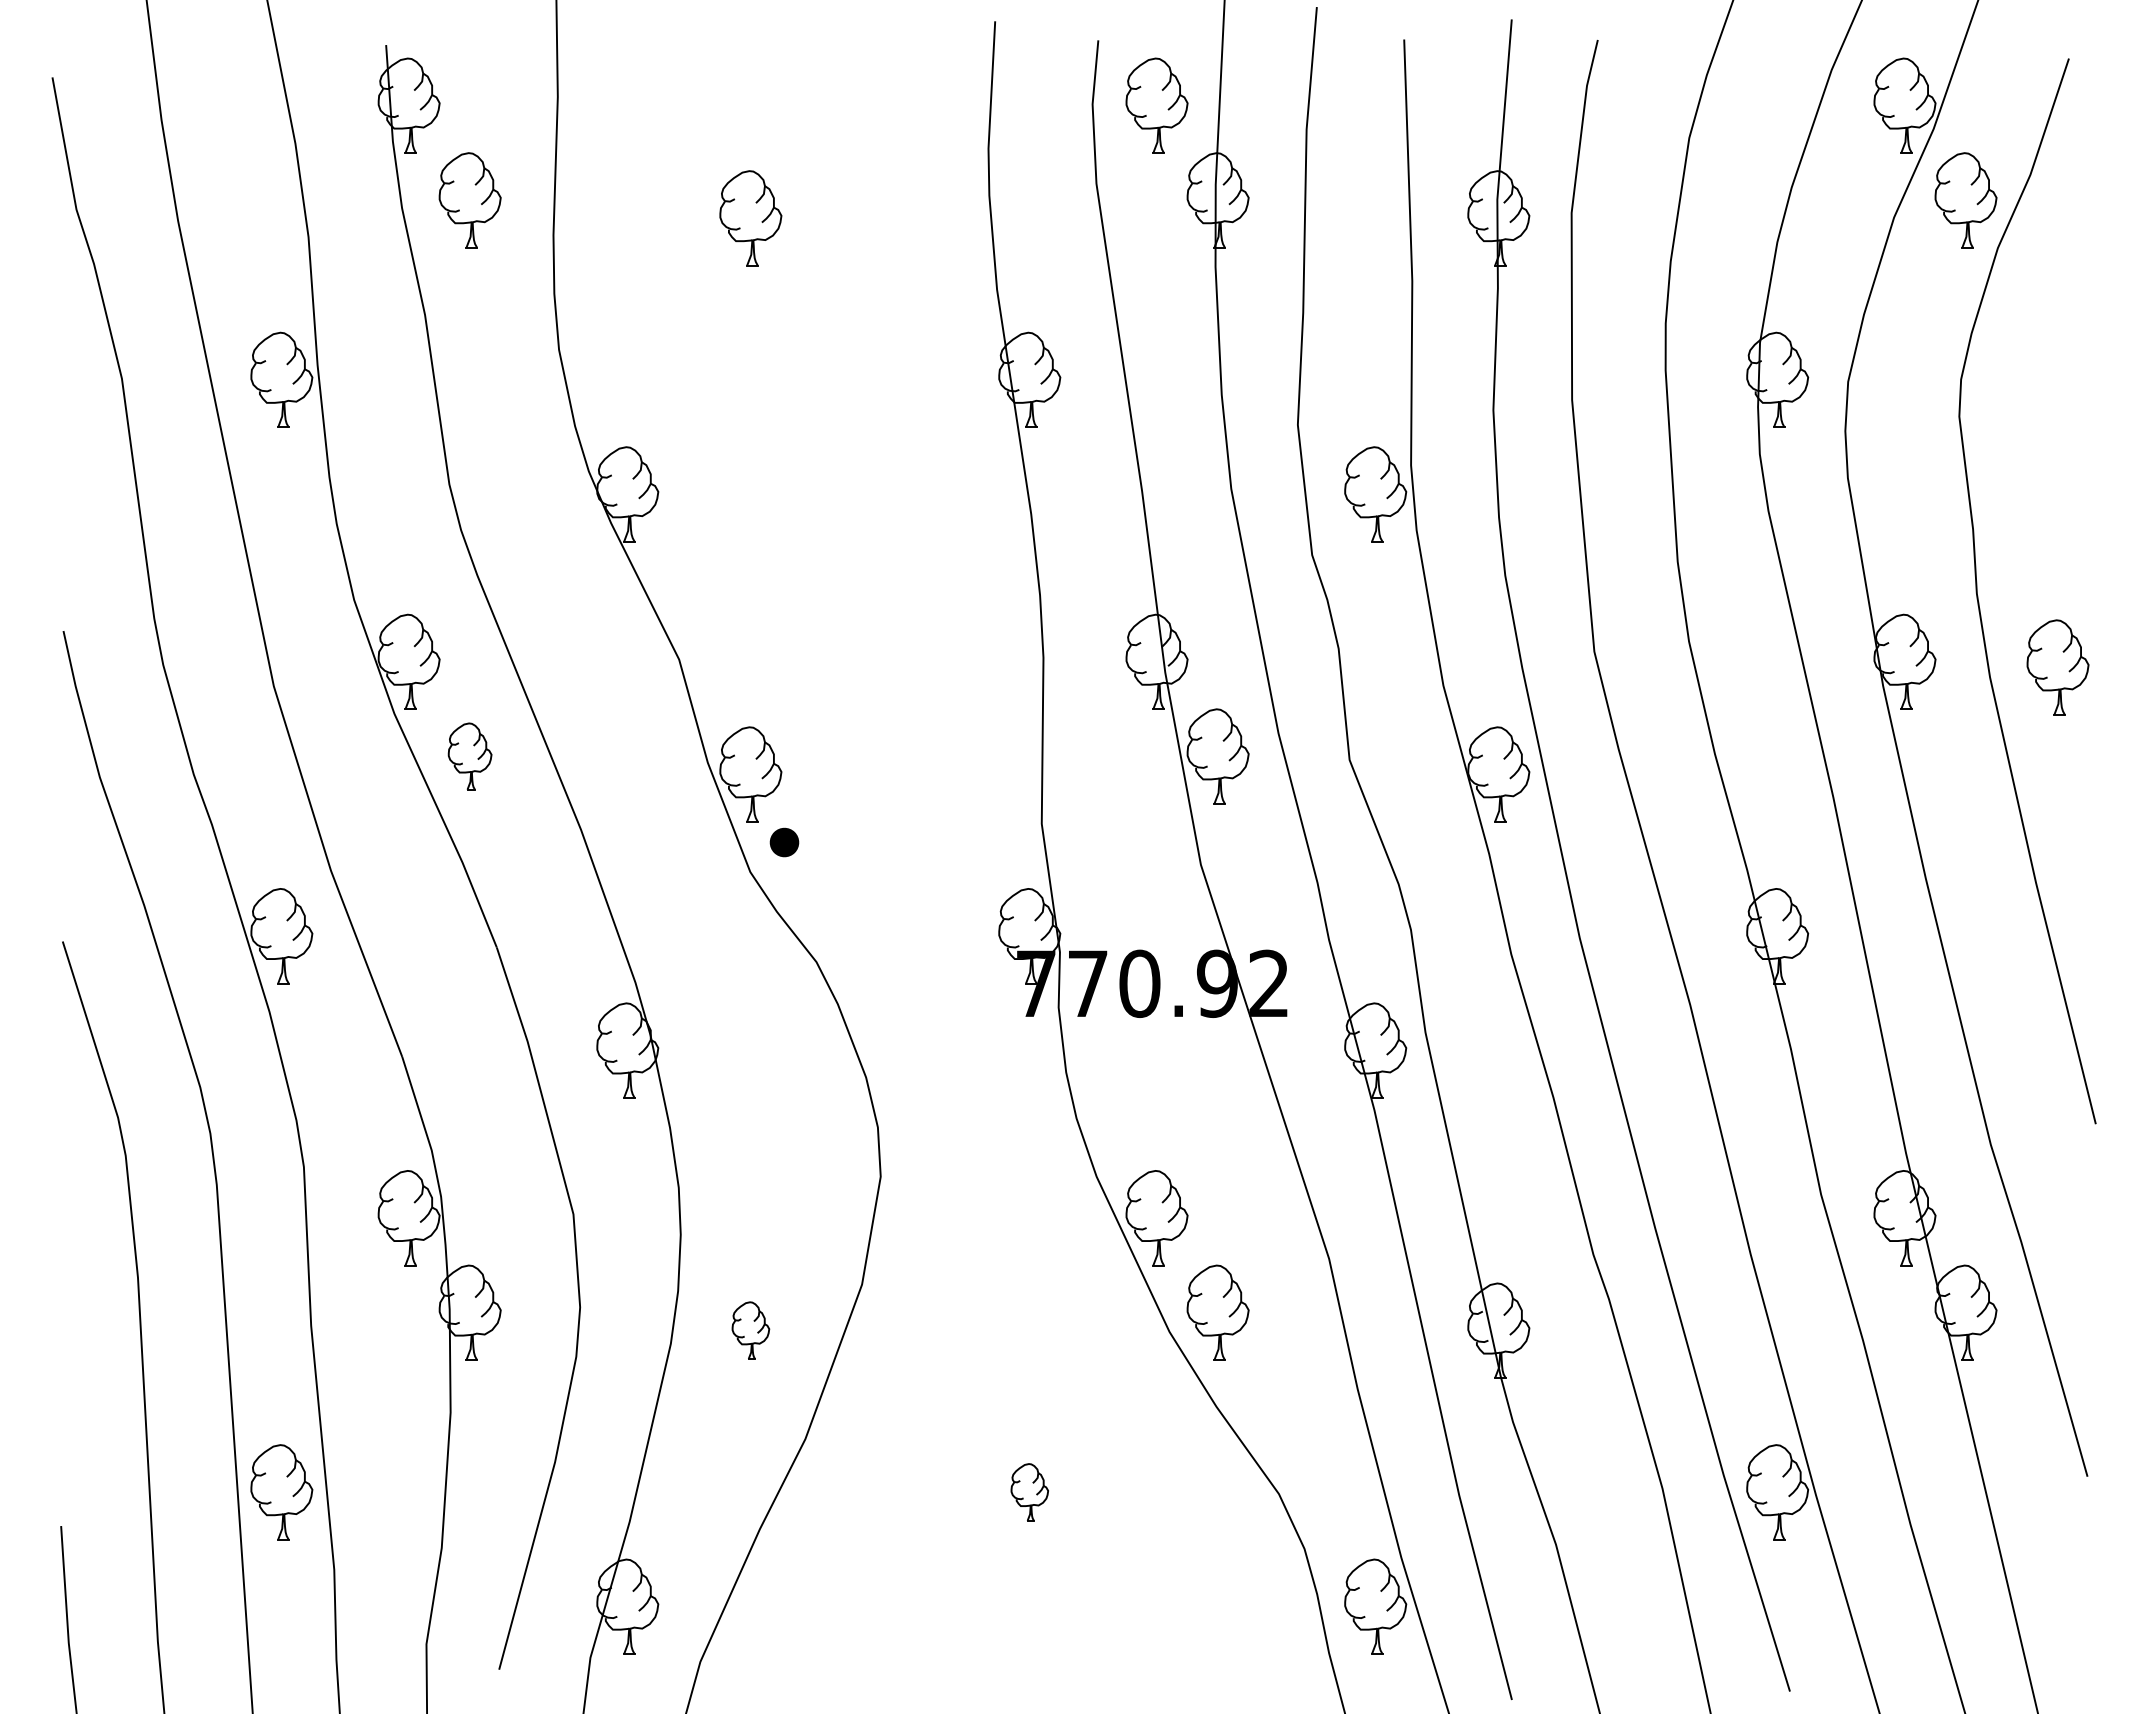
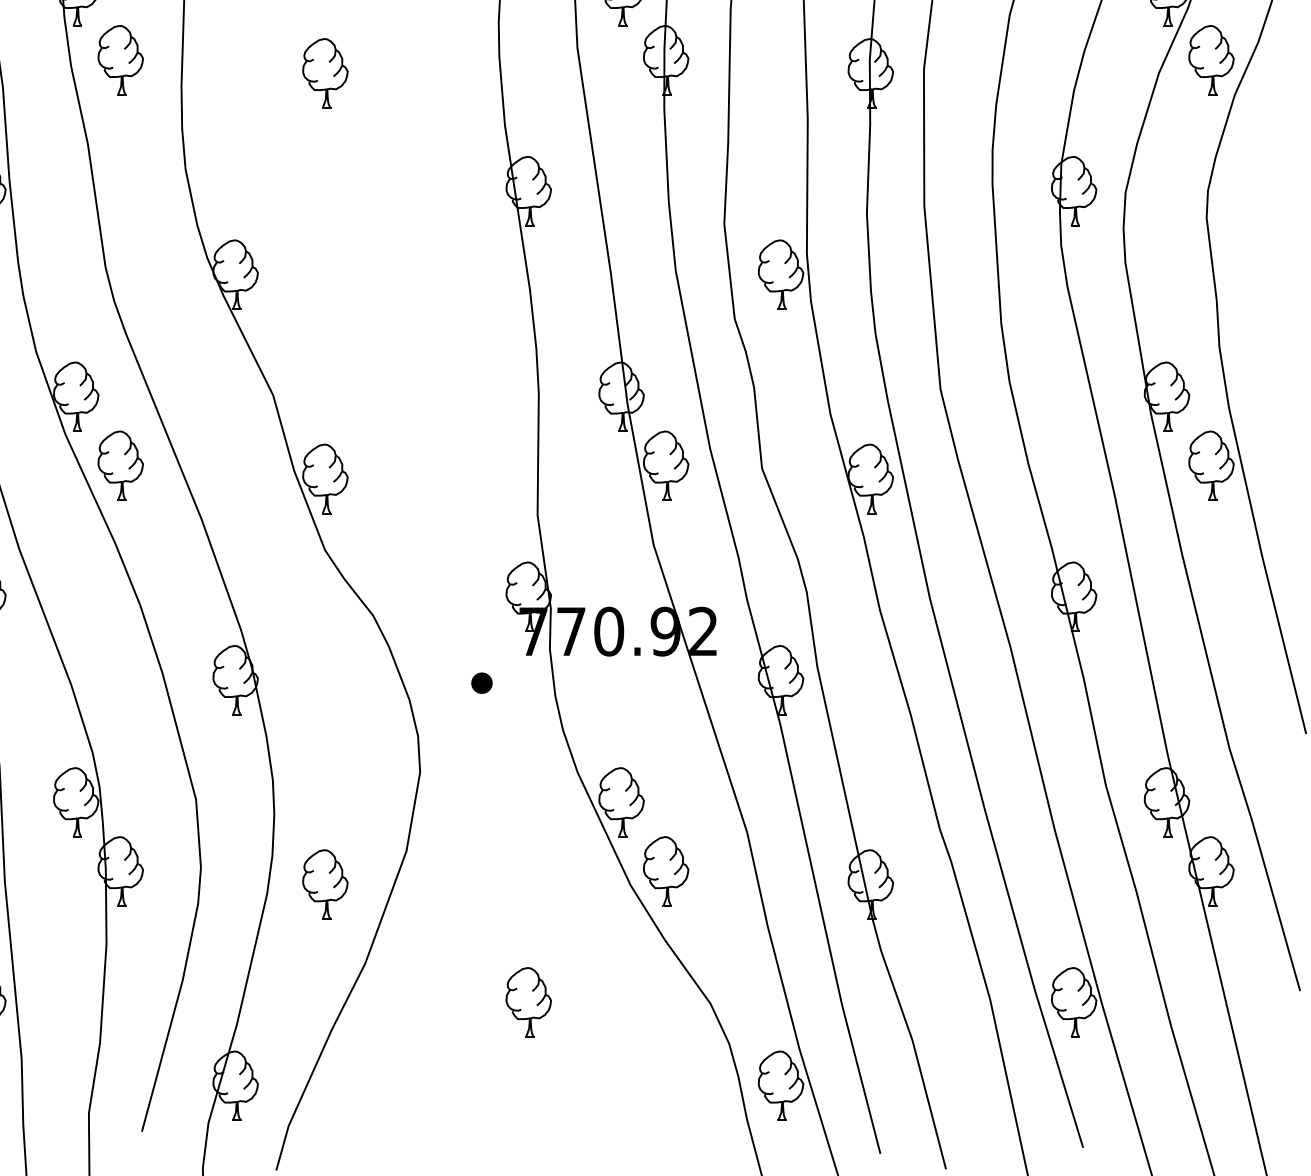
part: (2057, 667) -> (1211, 465), moved
part: (469, 756) -> (120, 465), size x1.43
part: (784, 842) -> (481, 683), moved
part: (750, 1330) -> (325, 884), size x1.67
part: (1029, 1492) -> (528, 1002), size x1.67

